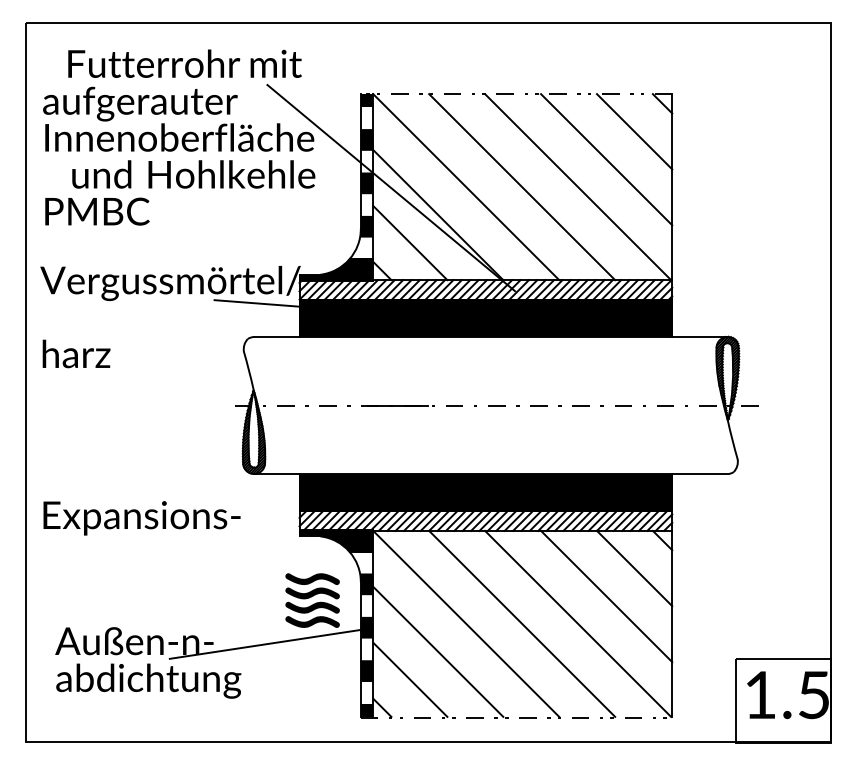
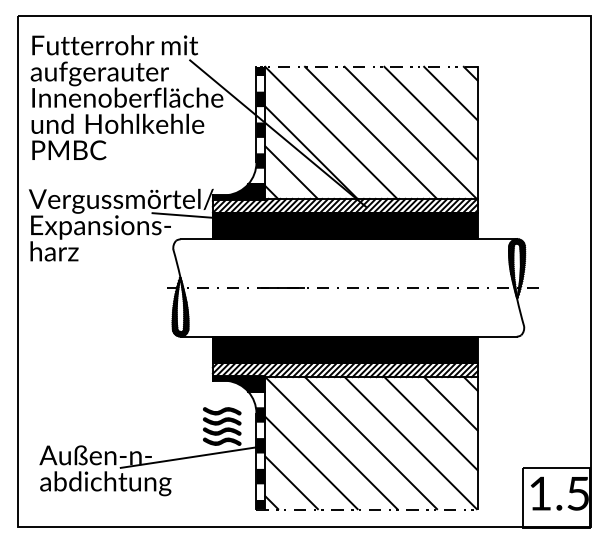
text: (184, 63) -> (114, 45), moved
text: (193, 174) -> (117, 123), moved
text: (141, 518) -> (100, 227), moved

